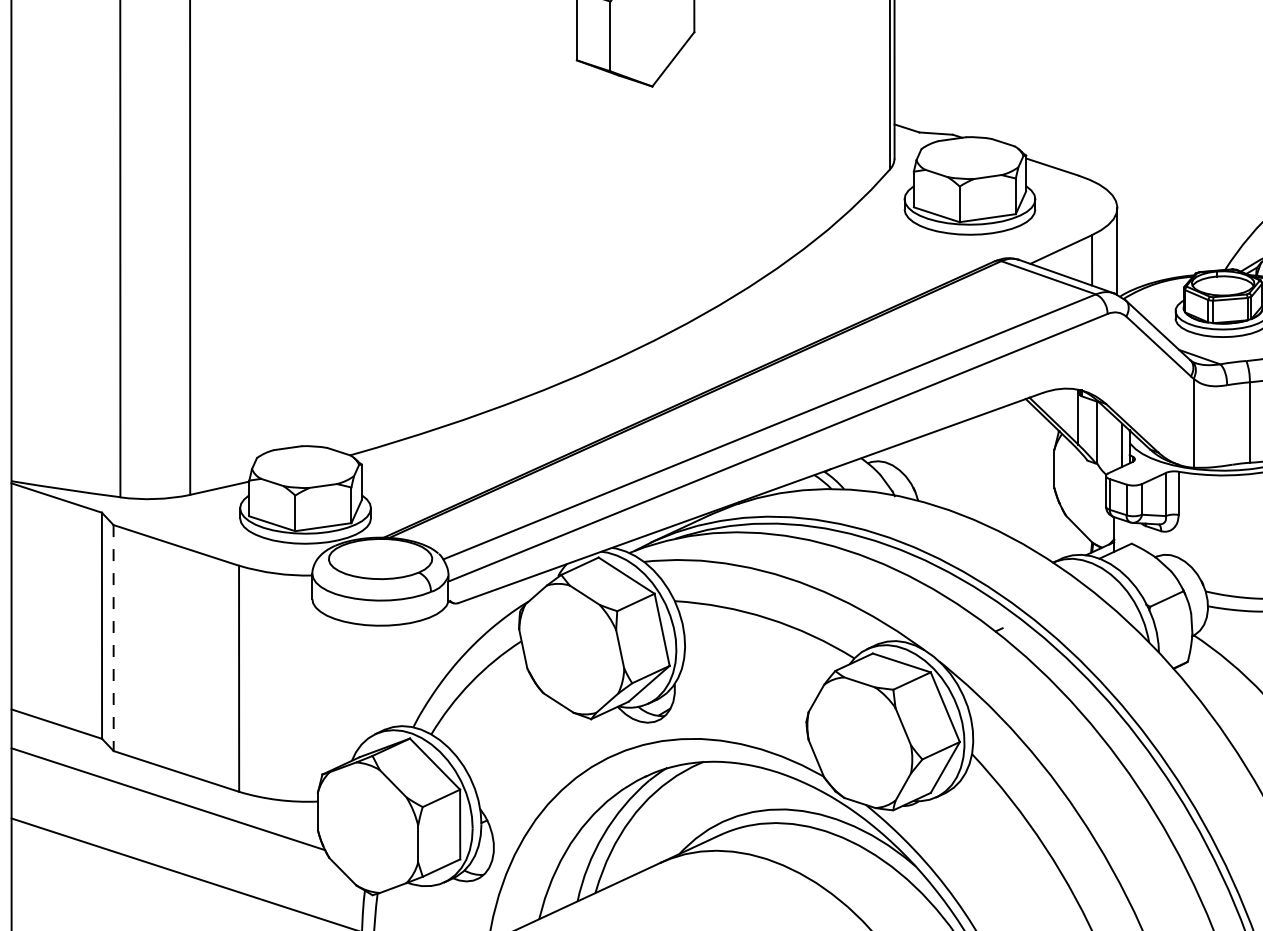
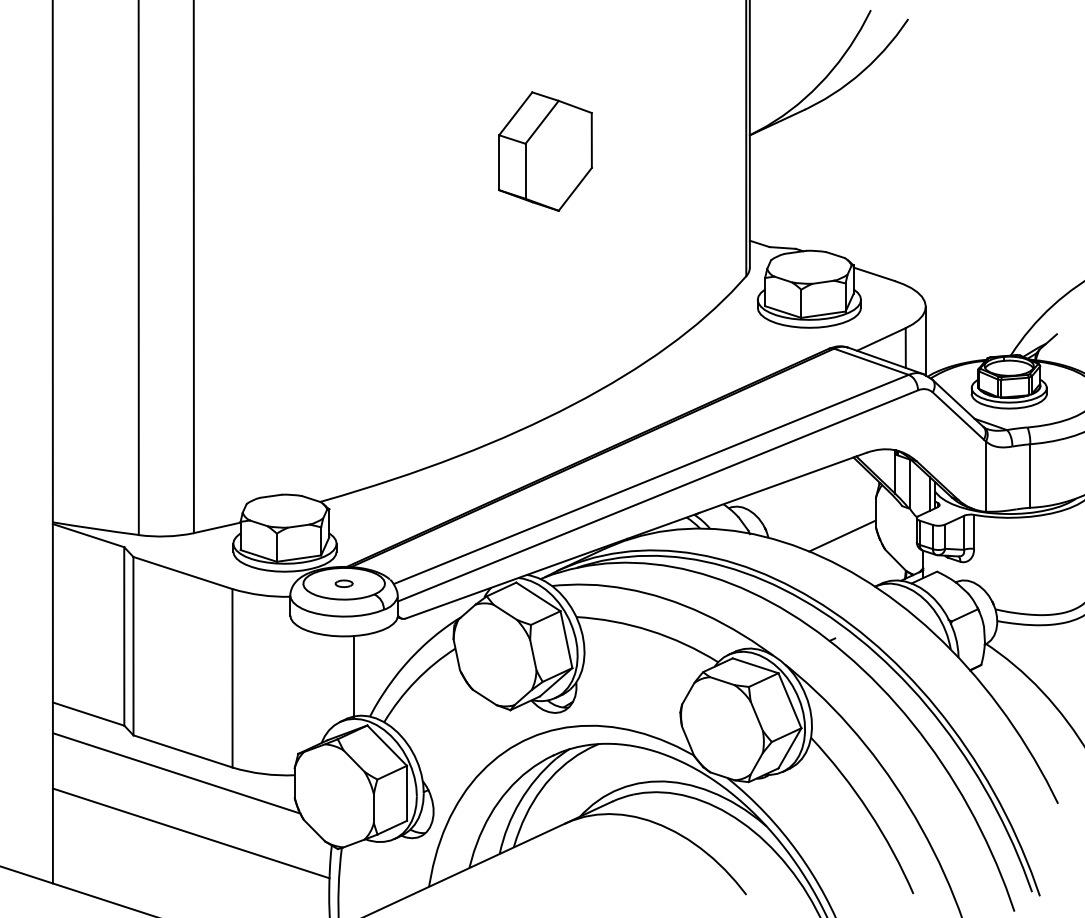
line: (1011, 497) -> (842, 535), added
part: (379, 558) -> (343, 583), added
line: (113, 638) -> (133, 646), dashed -> solid
line: (392, 676) -> (353, 676), added

